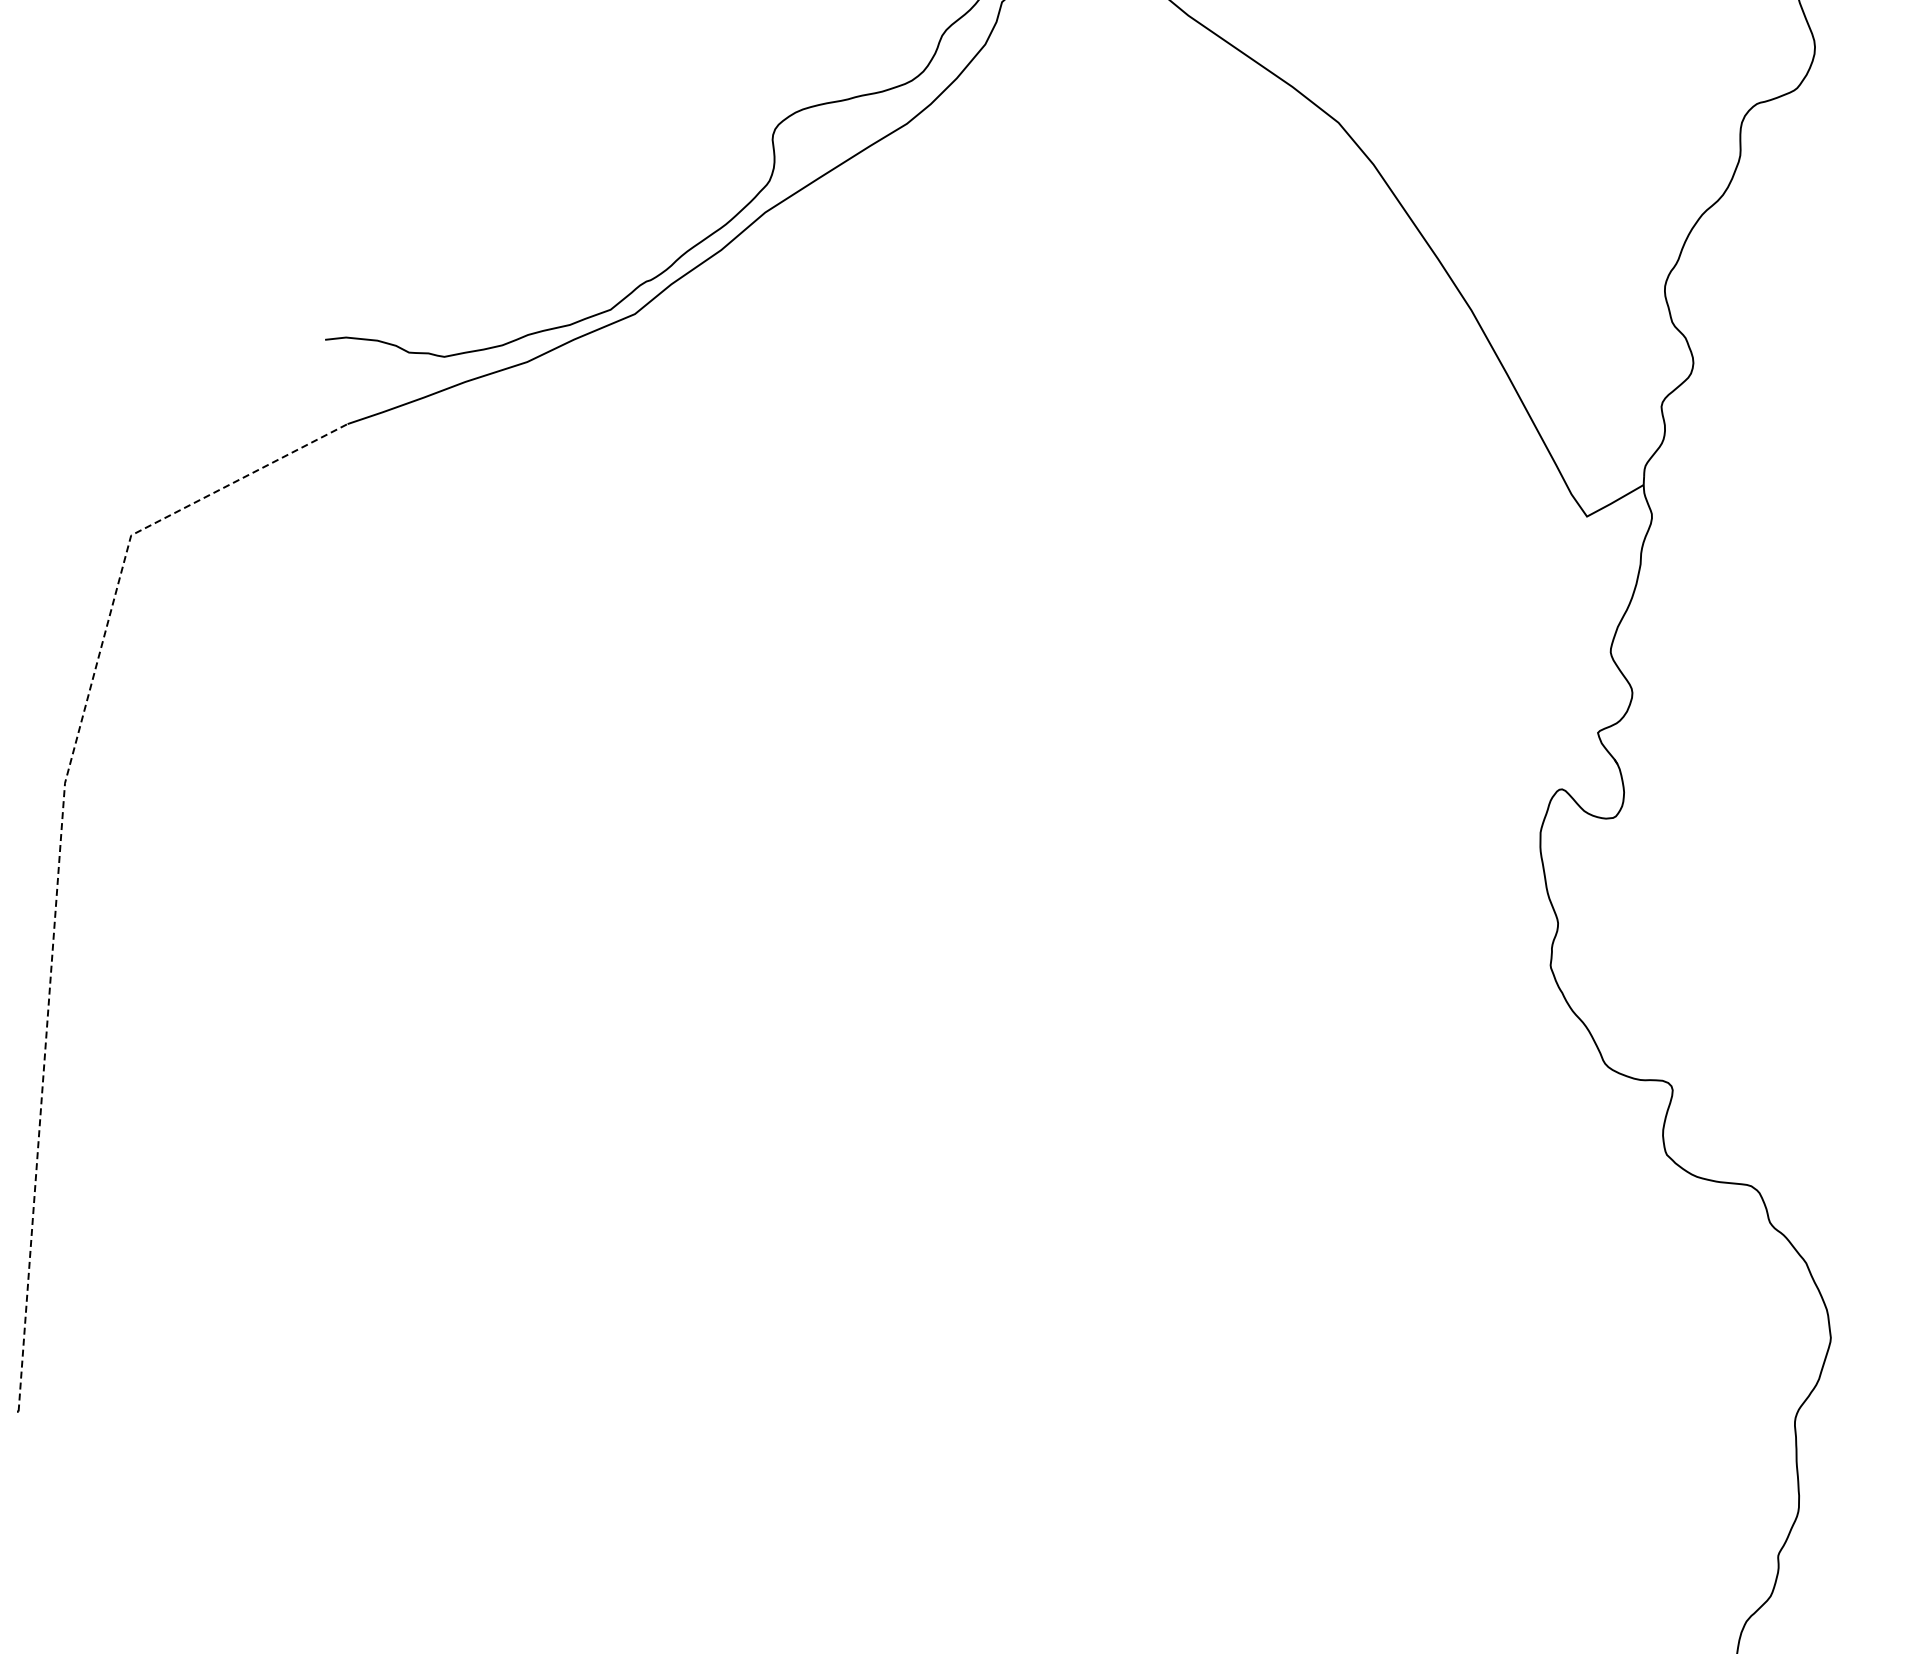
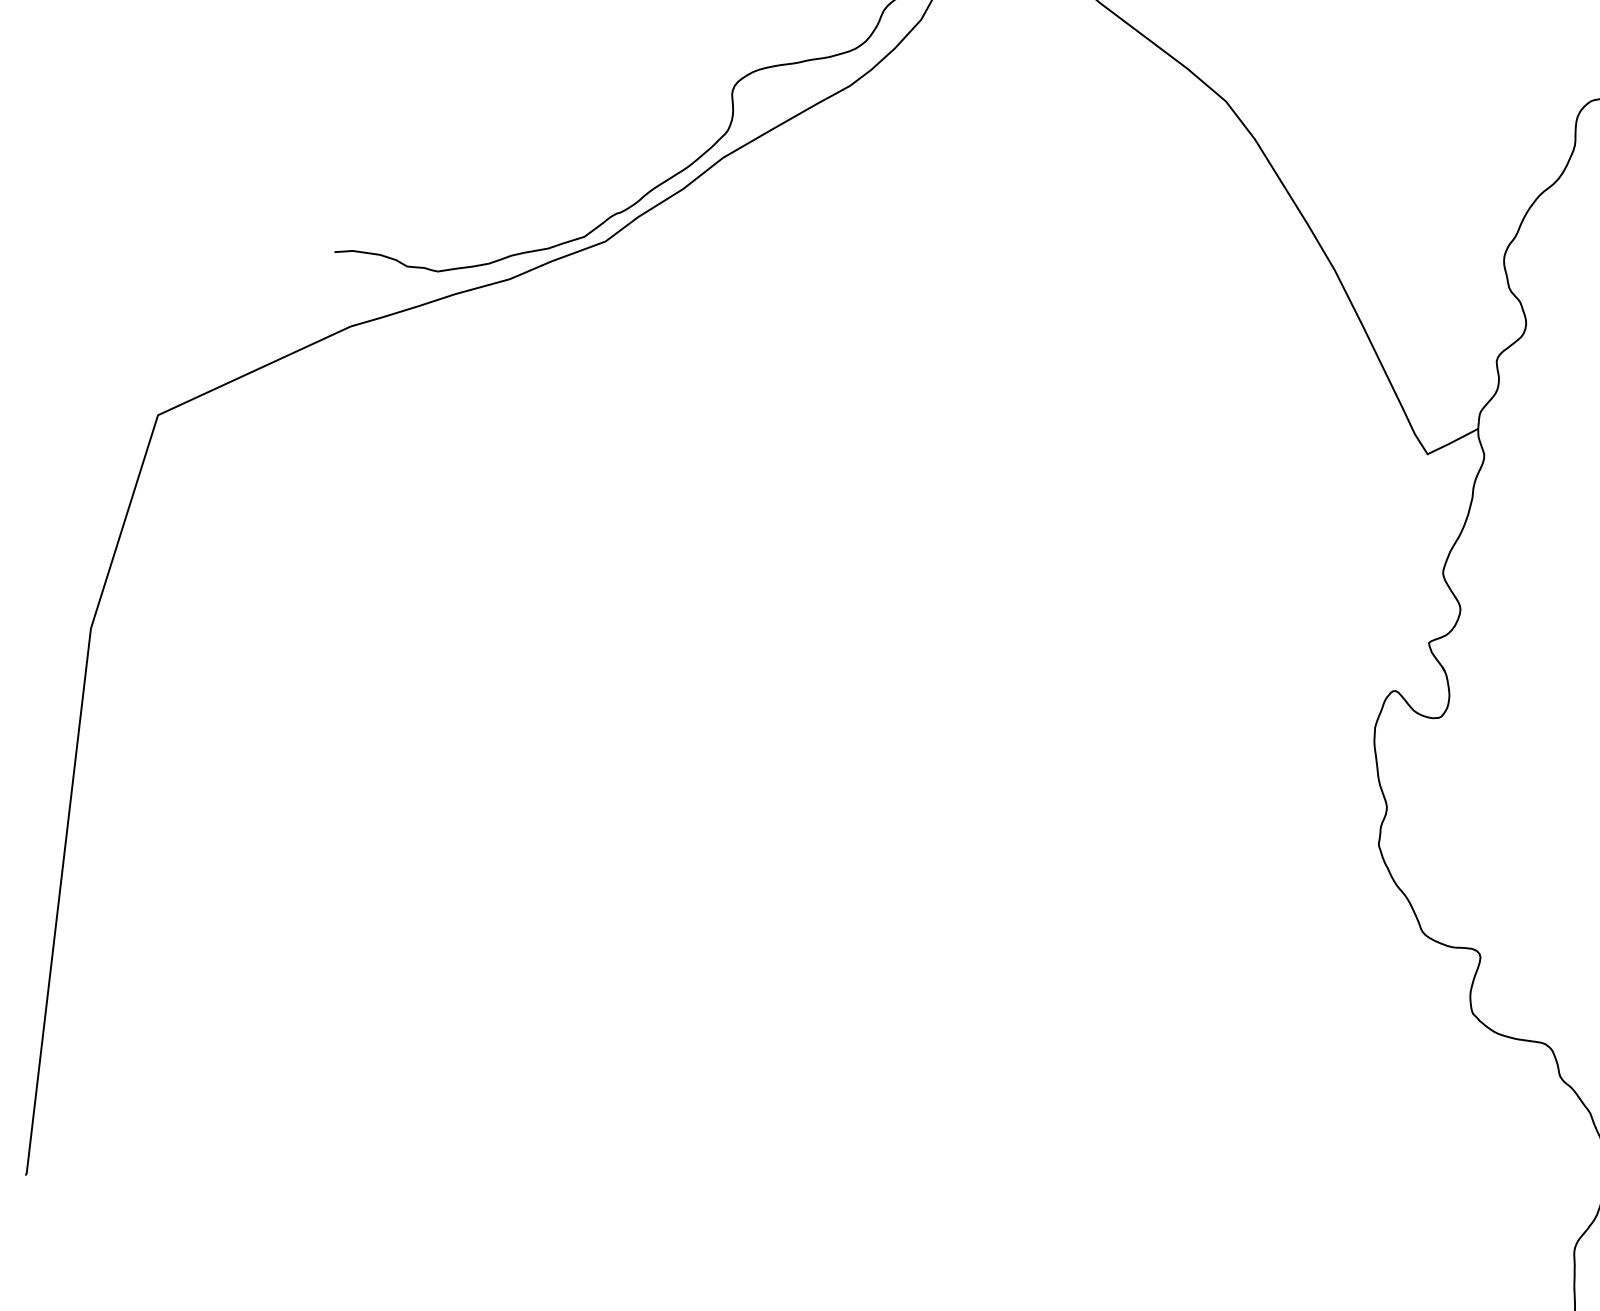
line: (60, 846) -> (84, 683), dashed -> solid

